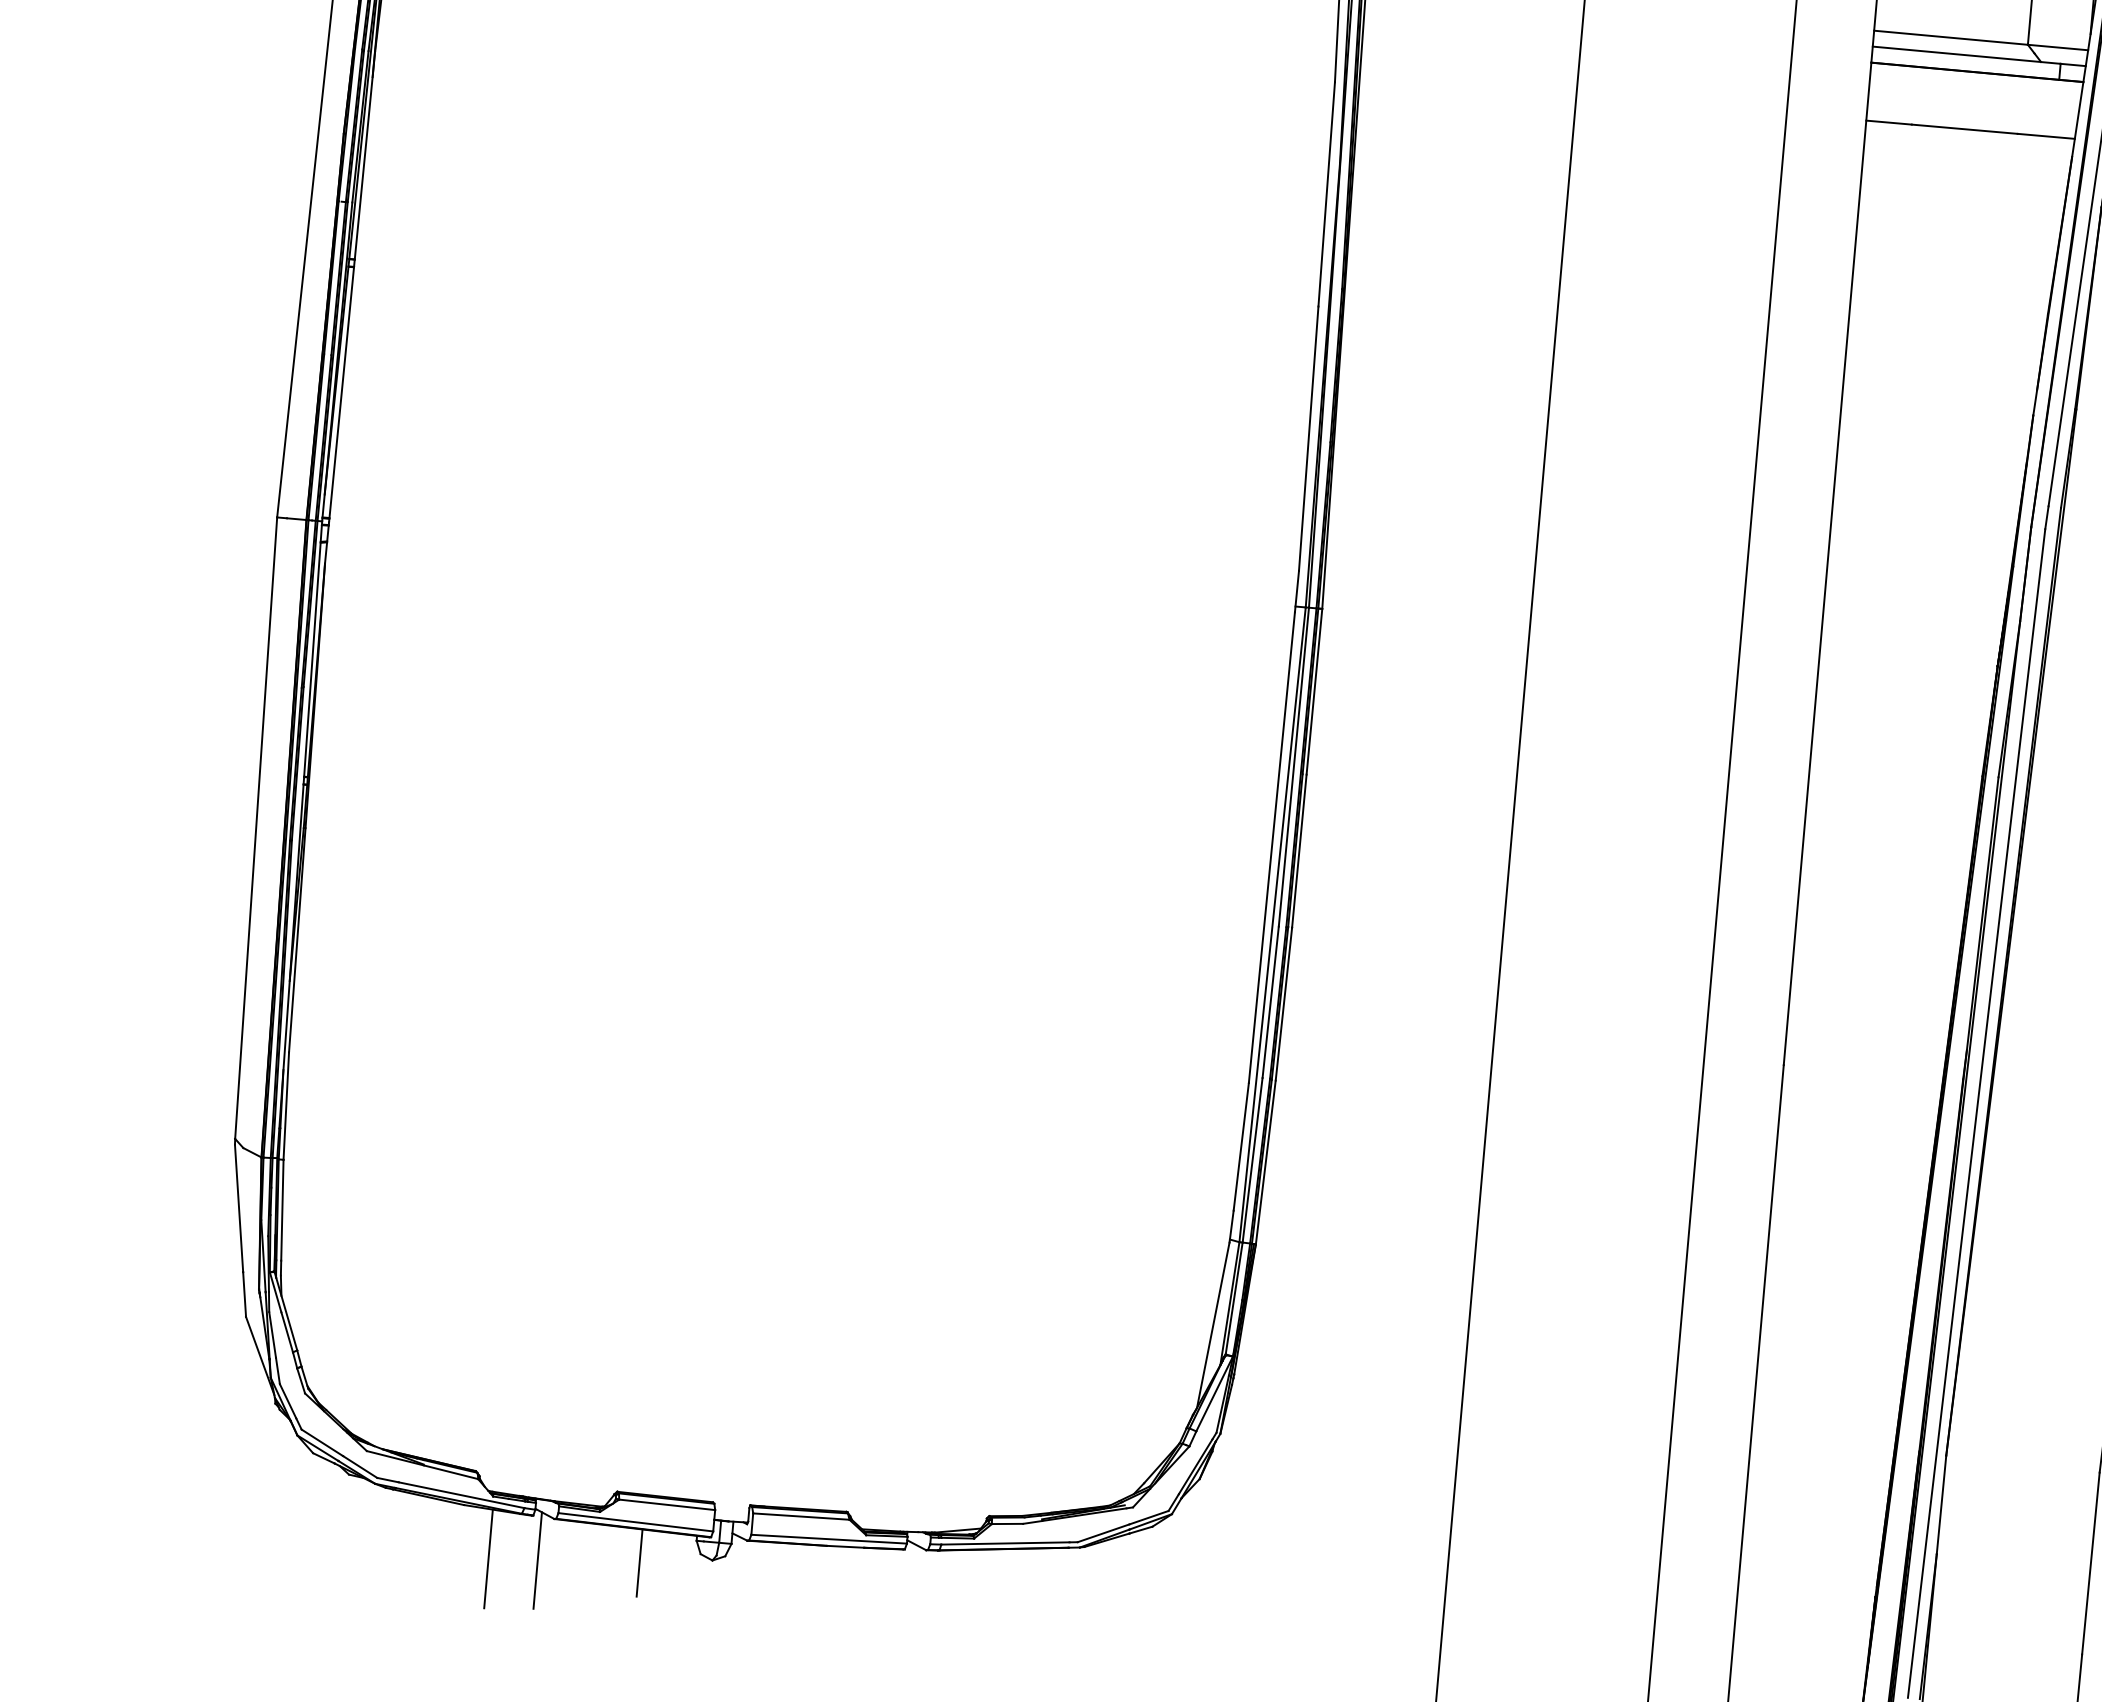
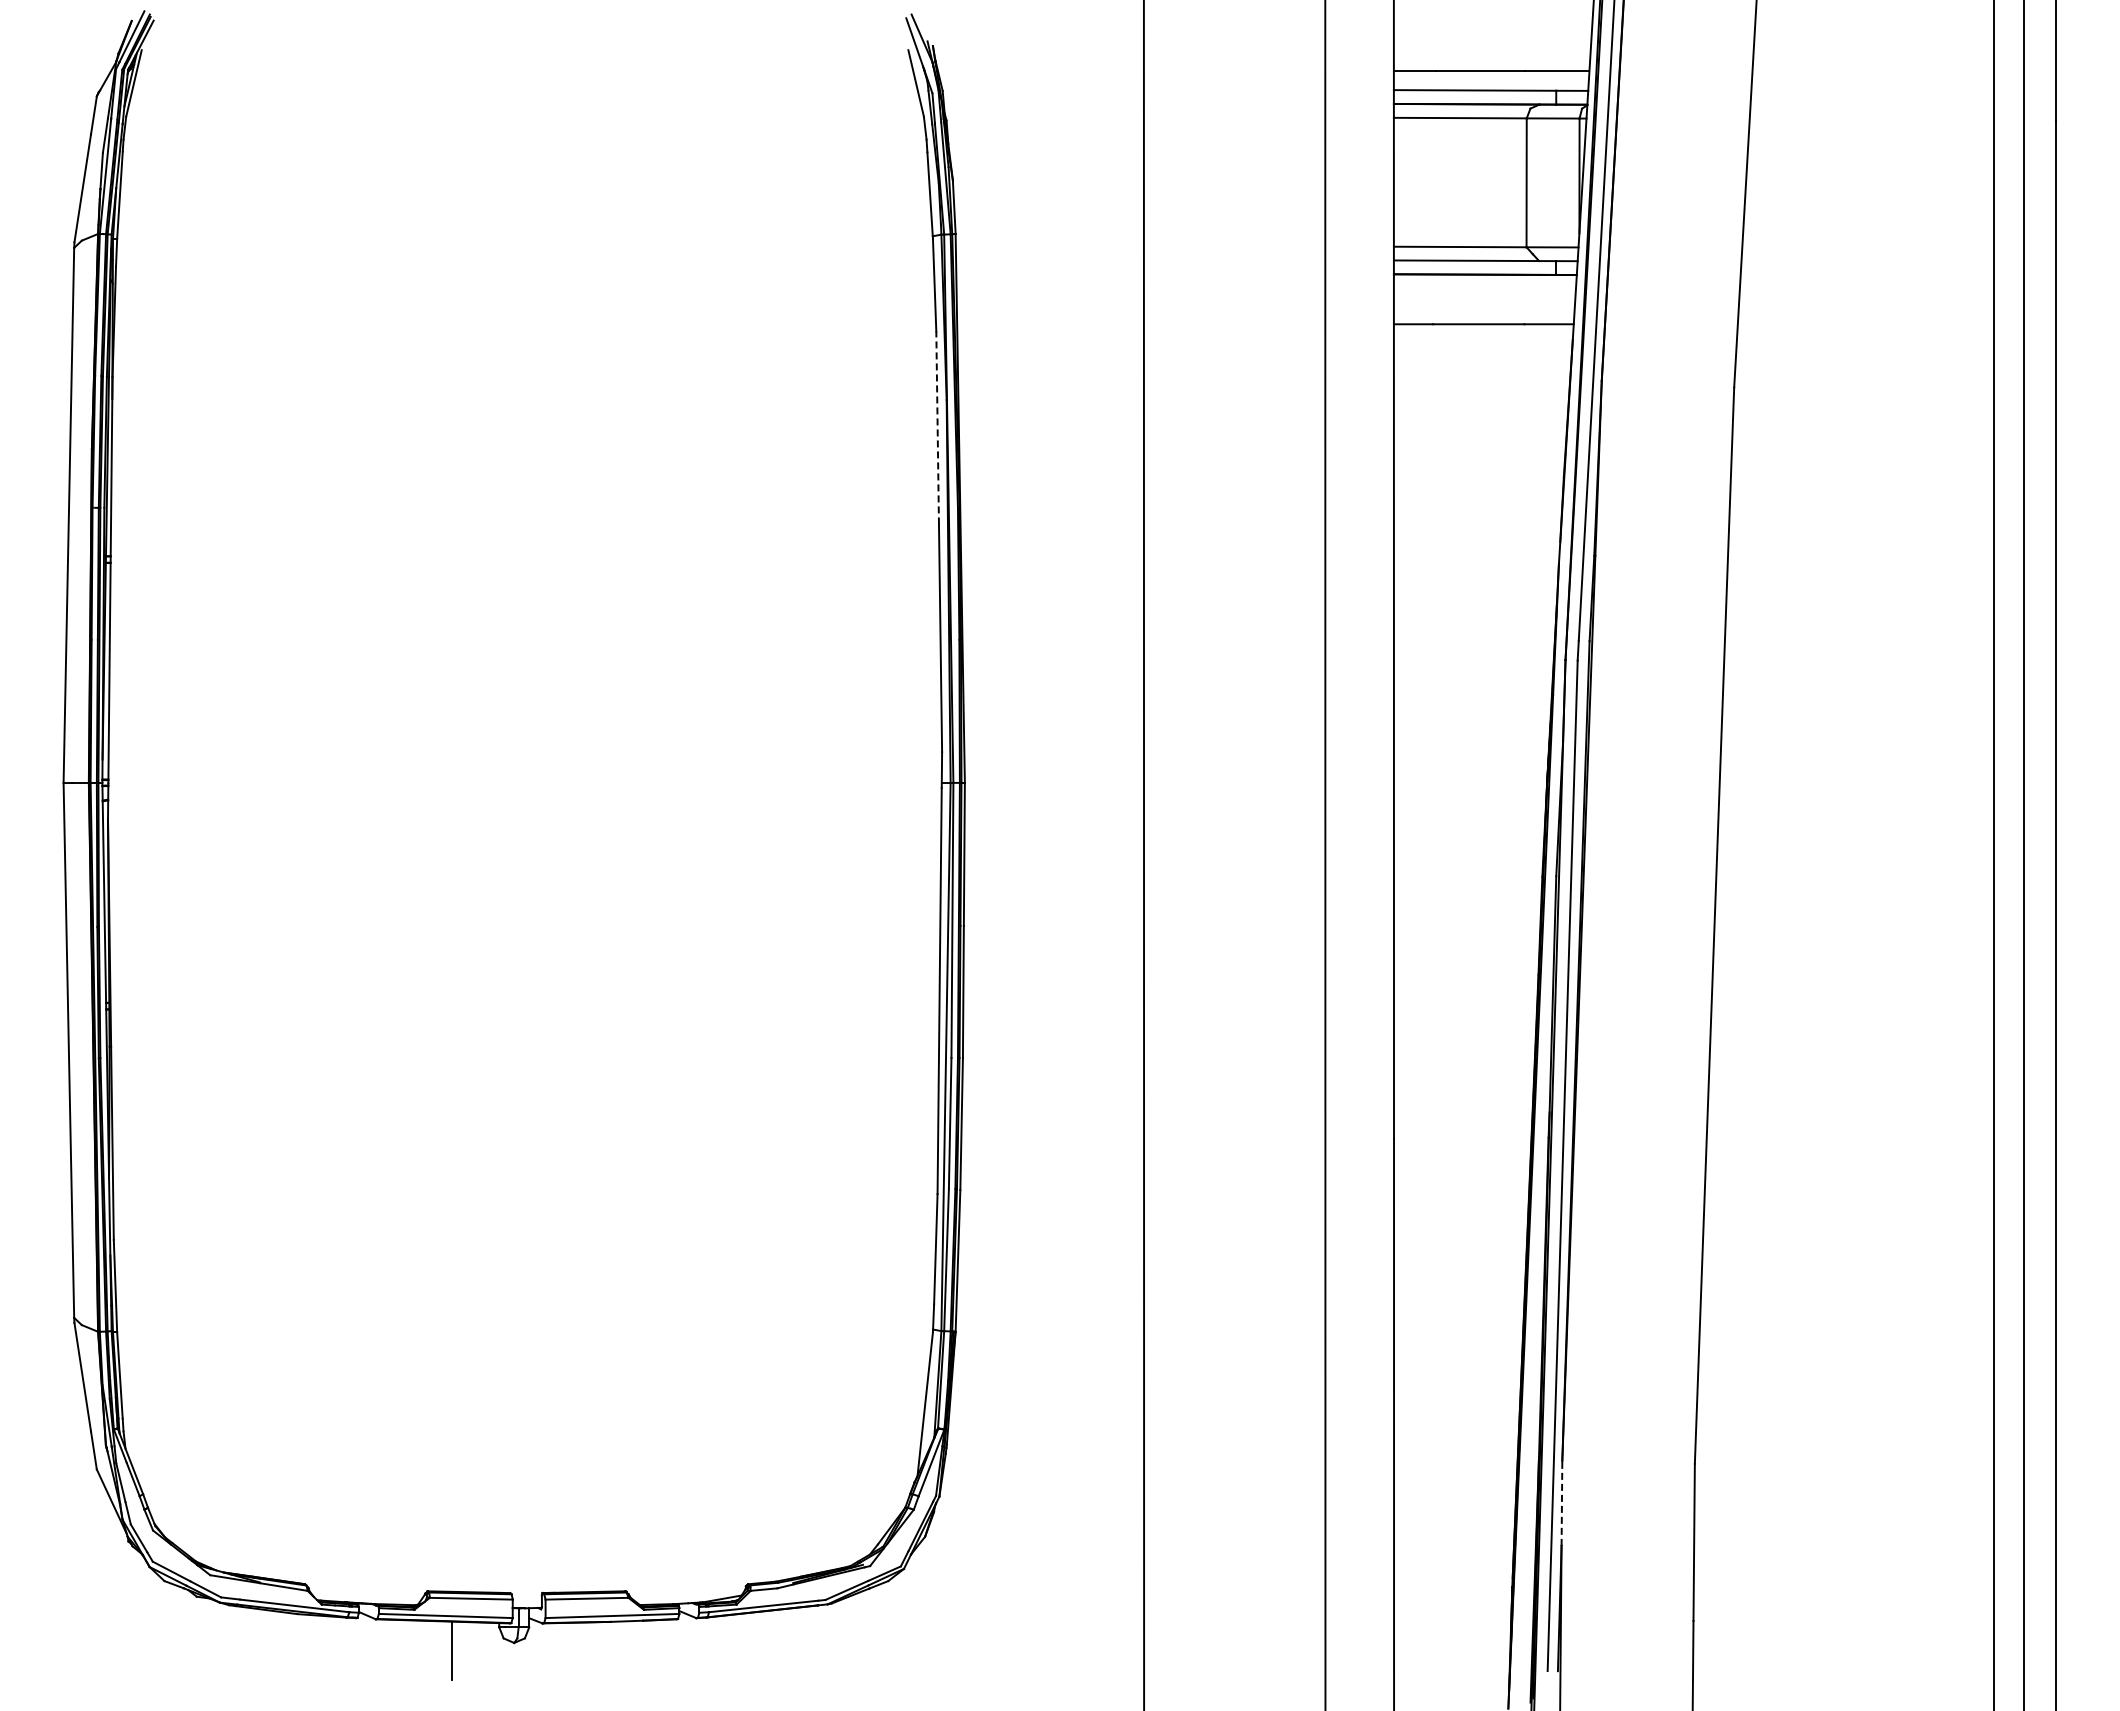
line: (1326, 194) -> (937, 427), solid -> dashed
line: (1940, 1505) -> (1561, 1503), solid -> dashed
line: (488, 1557) -> (322, 1657), removed
line: (537, 1559) -> (364, 1655), removed

